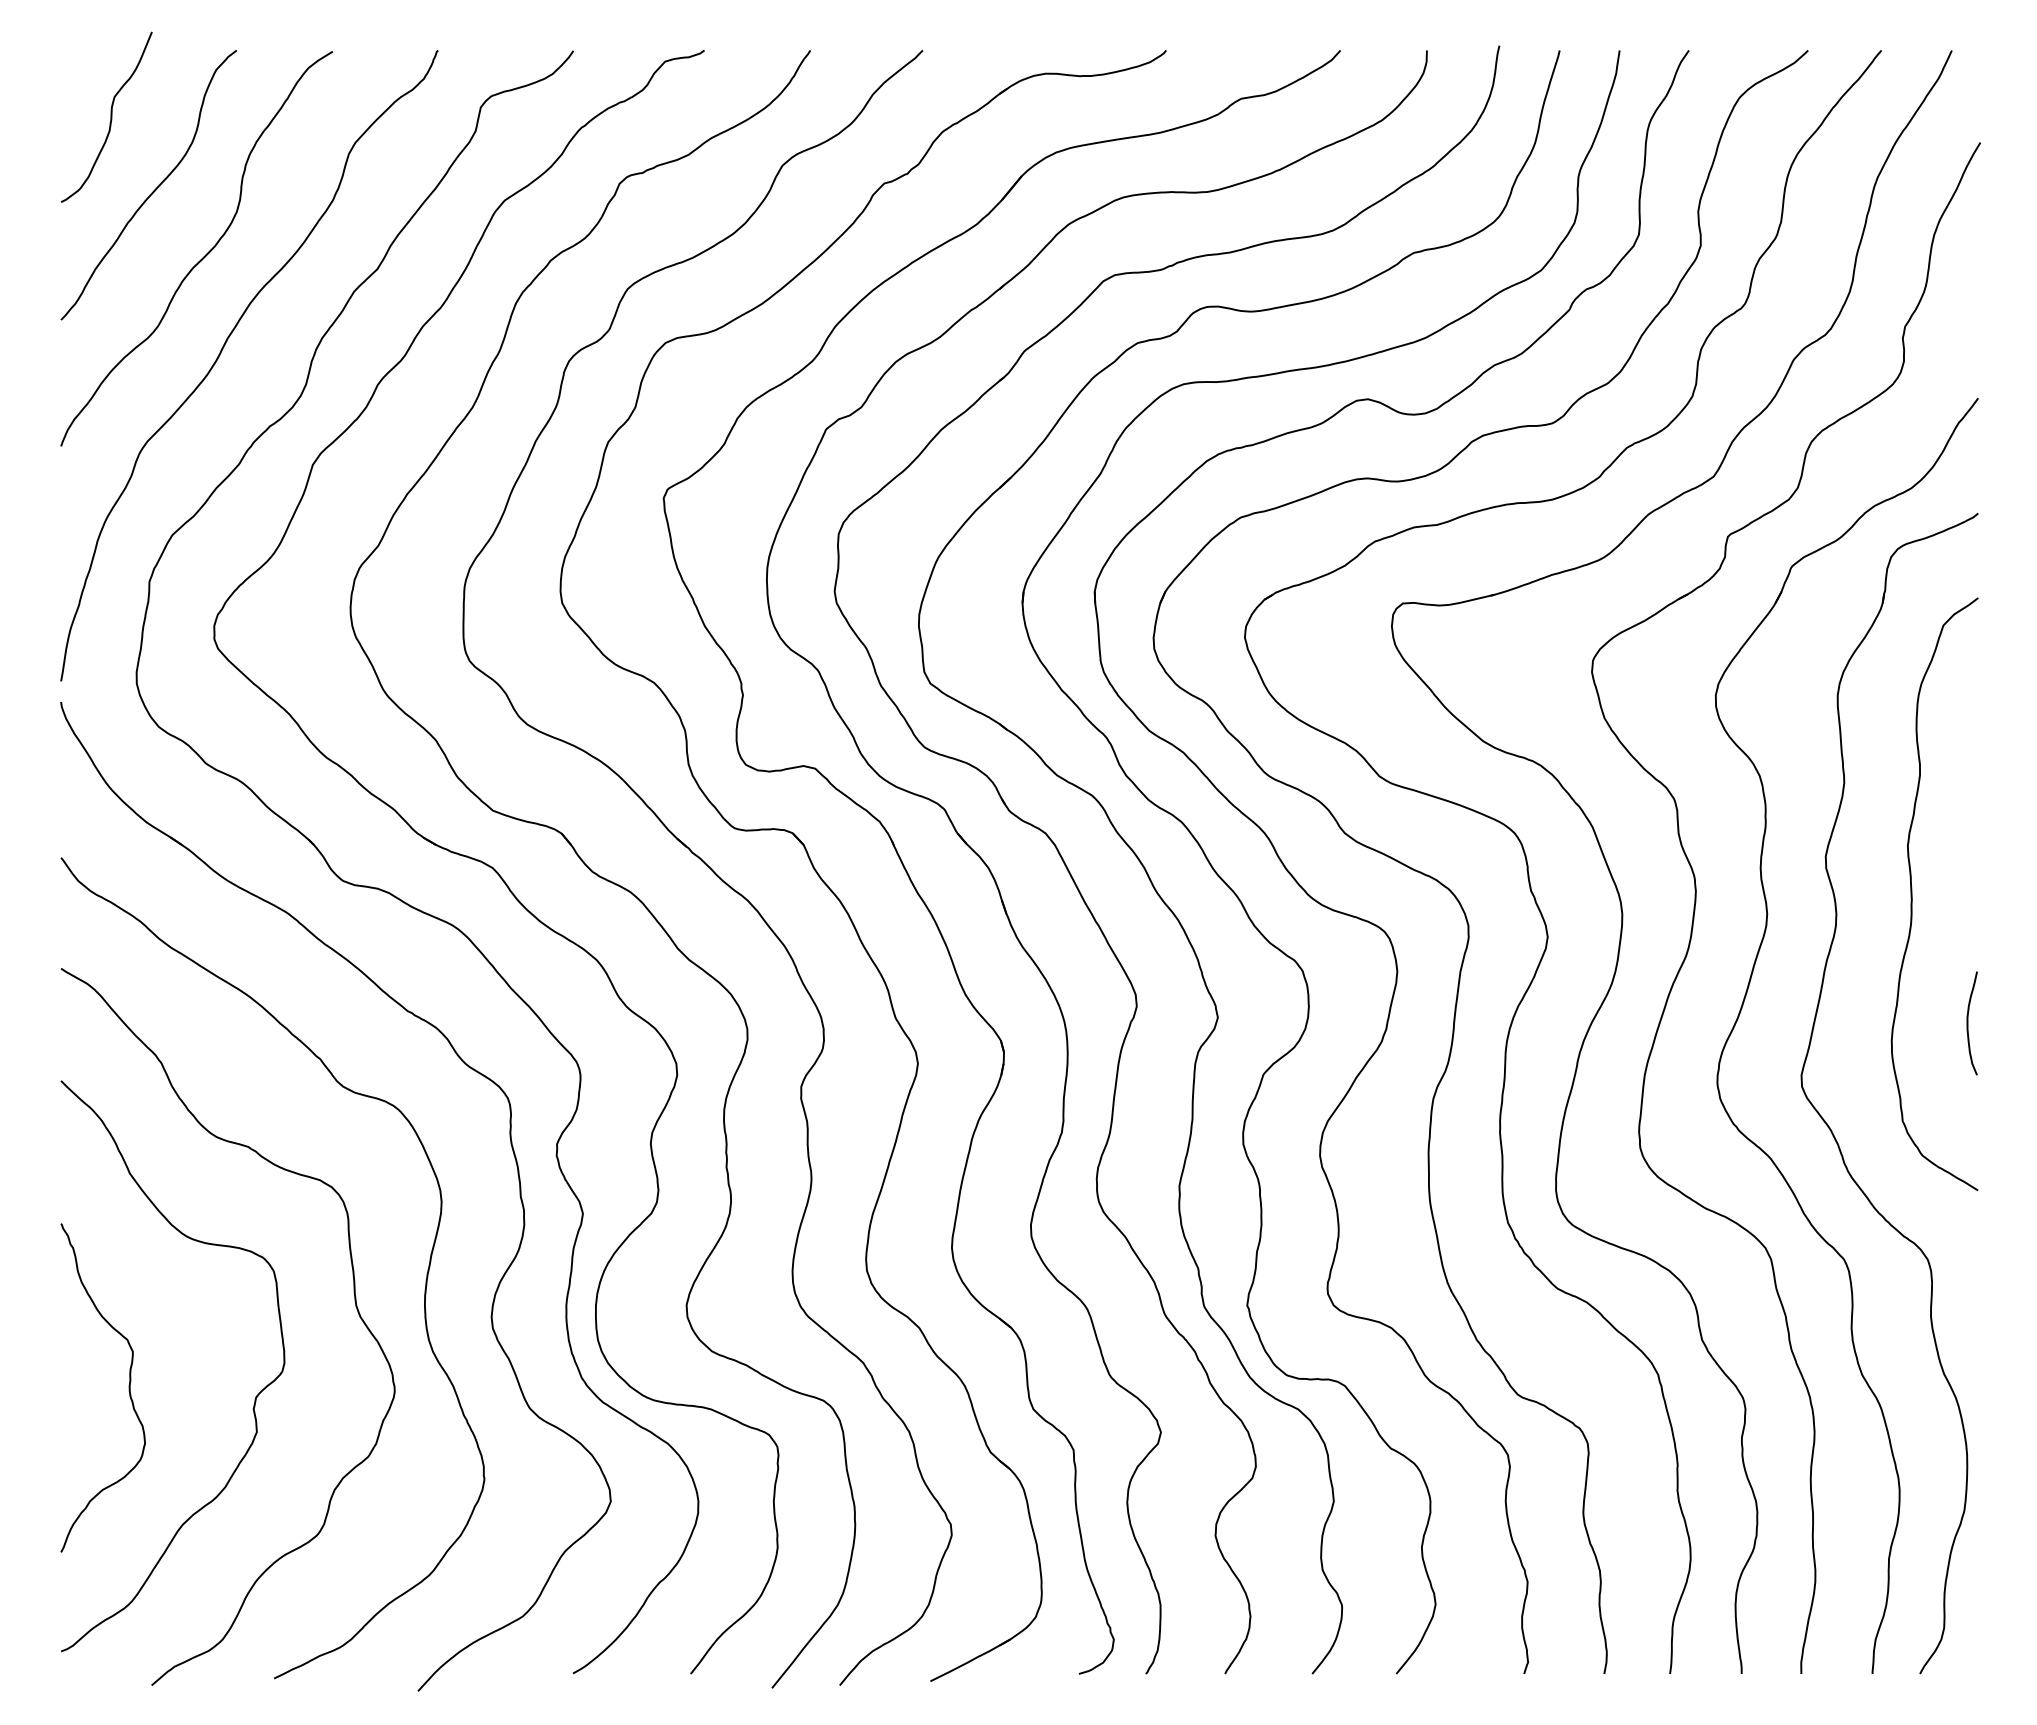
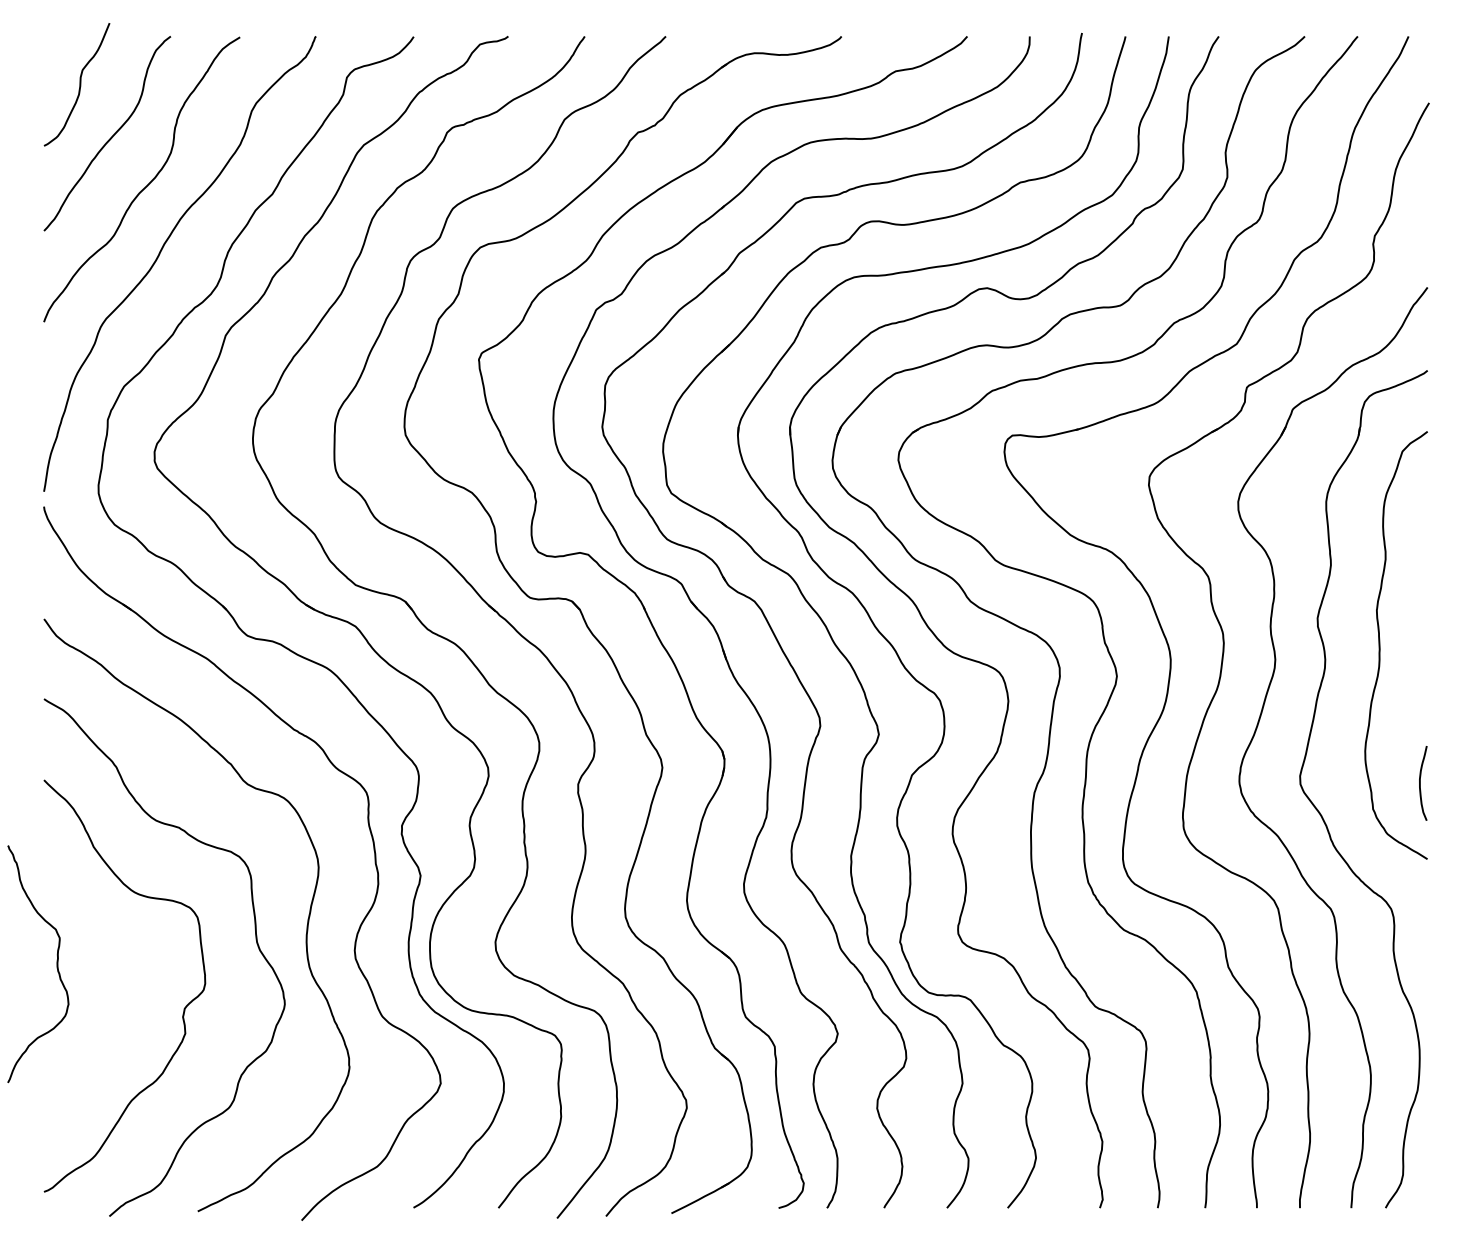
curve: (1968, 1023) -> (1420, 783), moved
curve: (128, 1387) -> (56, 963), moved

